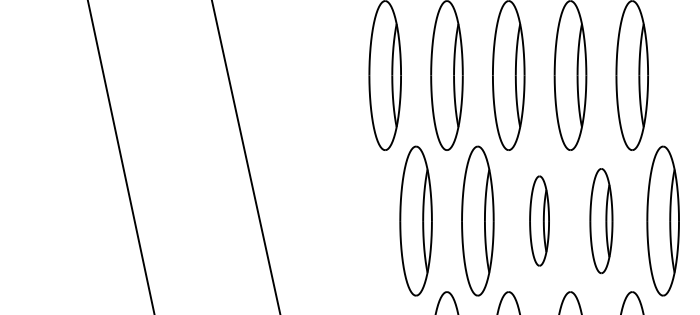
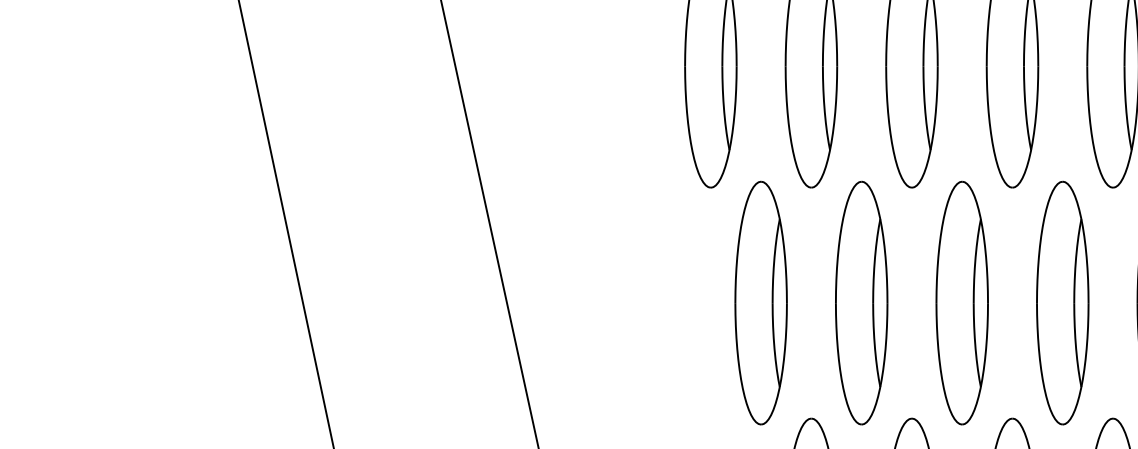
part: (539, 220) -> (962, 302), size x1.67
part: (601, 220) -> (1062, 302), size x1.43

